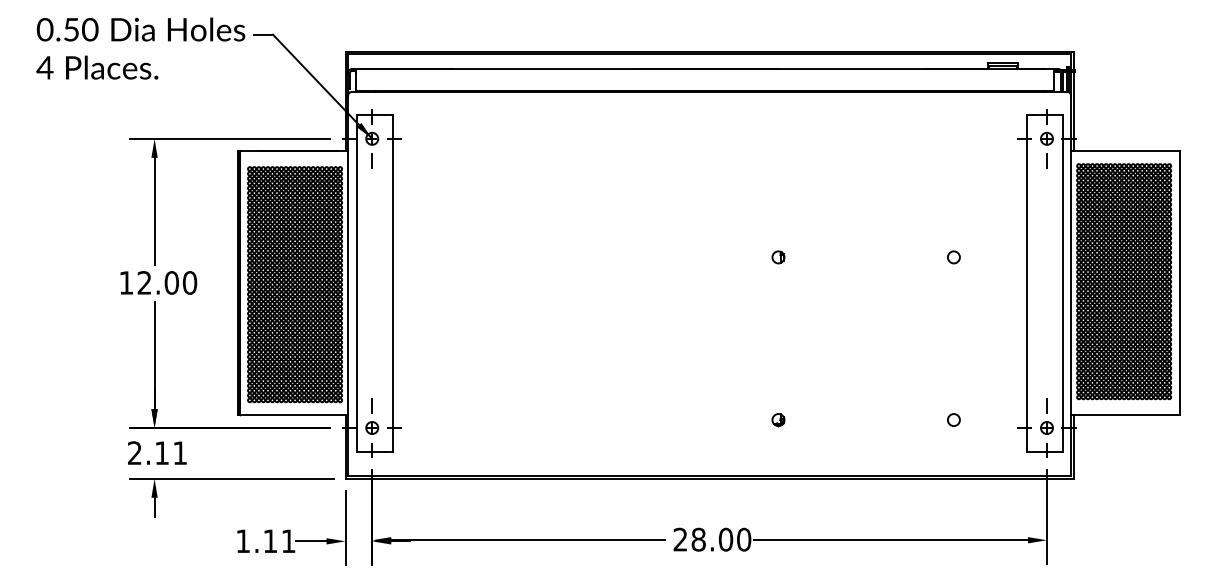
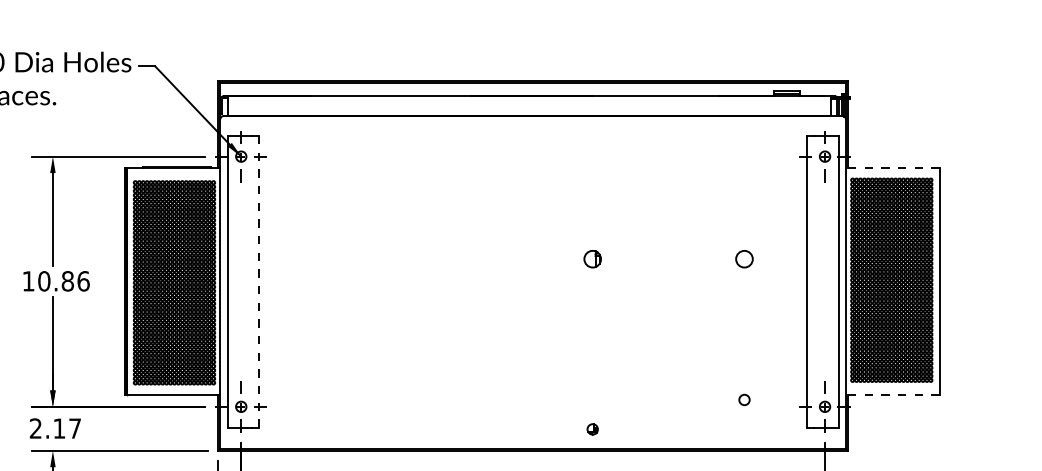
line: (1124, 151) -> (892, 167), solid -> dashed
part: (778, 257) -> (592, 259), size x1.6
circle: (953, 257) -> (744, 259), size x1.6
text: (167, 282) -> (64, 280), 12.00 -> 10.86
line: (392, 283) -> (258, 281), solid -> dashed
line: (1124, 414) -> (892, 395), solid -> dashed
part: (778, 420) -> (592, 429), moved
text: (179, 452) -> (74, 428), 2.11 -> 2.17

